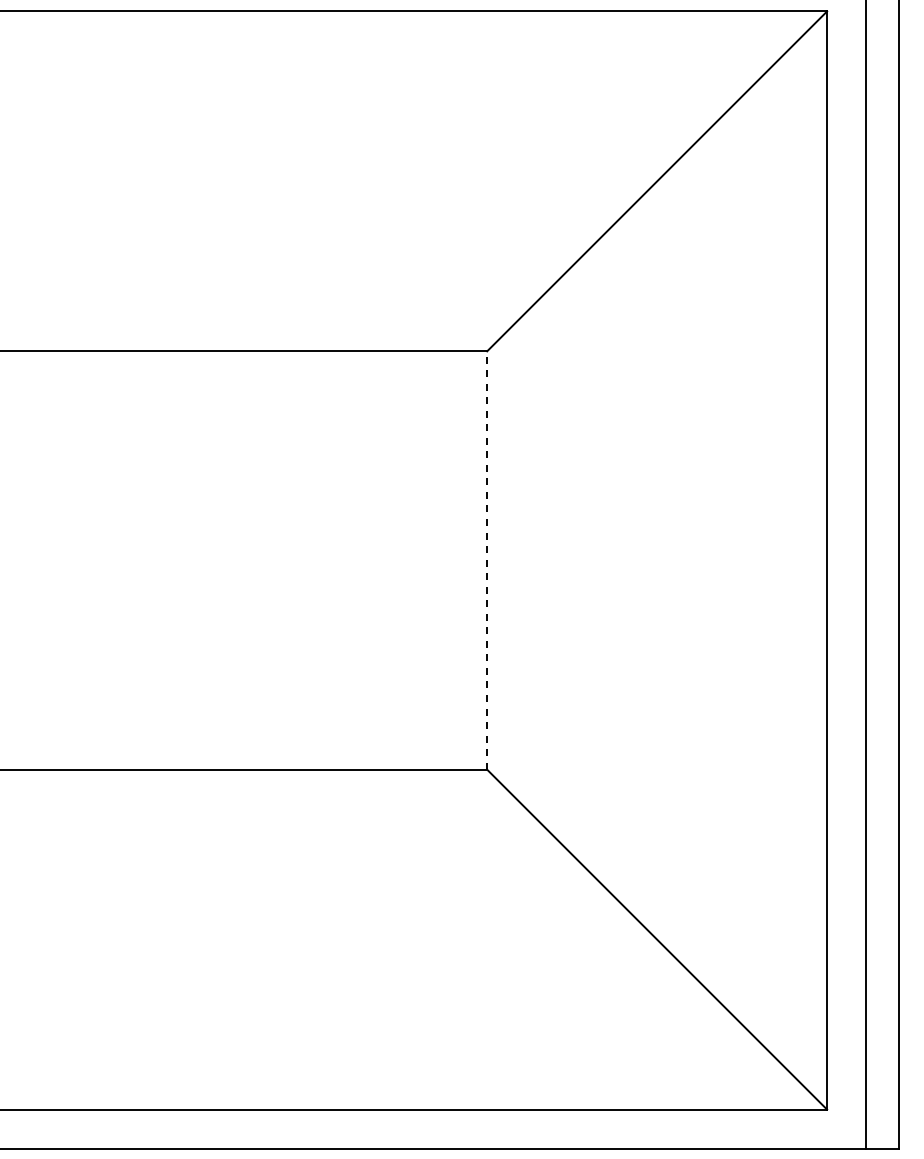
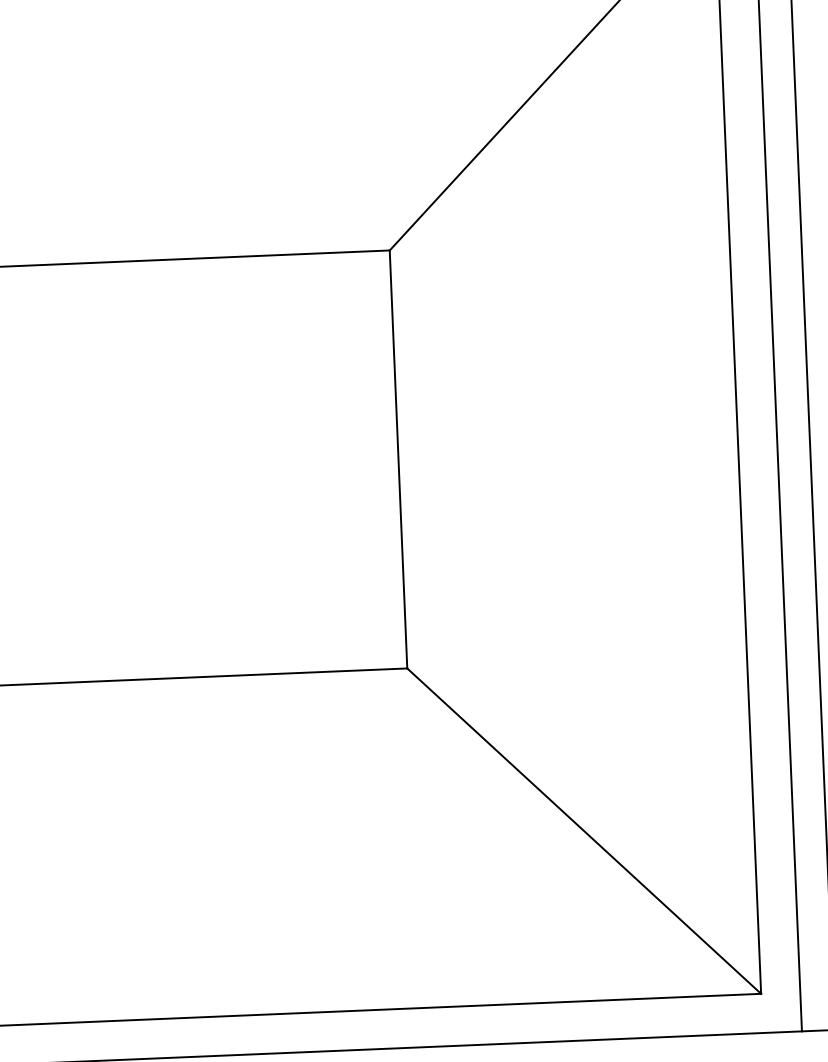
line: (487, 560) -> (398, 459), dashed -> solid

